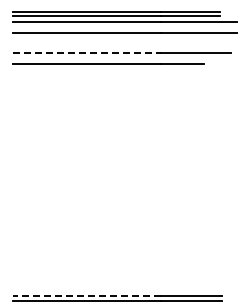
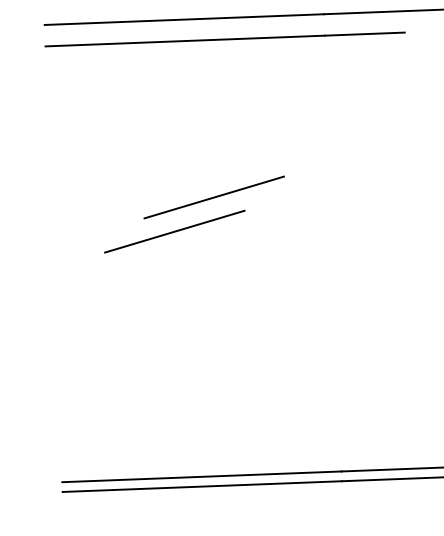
line: (87, 52) -> (185, 18), dashed -> solid
line: (98, 147) -> (212, 196), added
line: (77, 165) -> (174, 232), added
line: (86, 296) -> (200, 477), dashed -> solid

